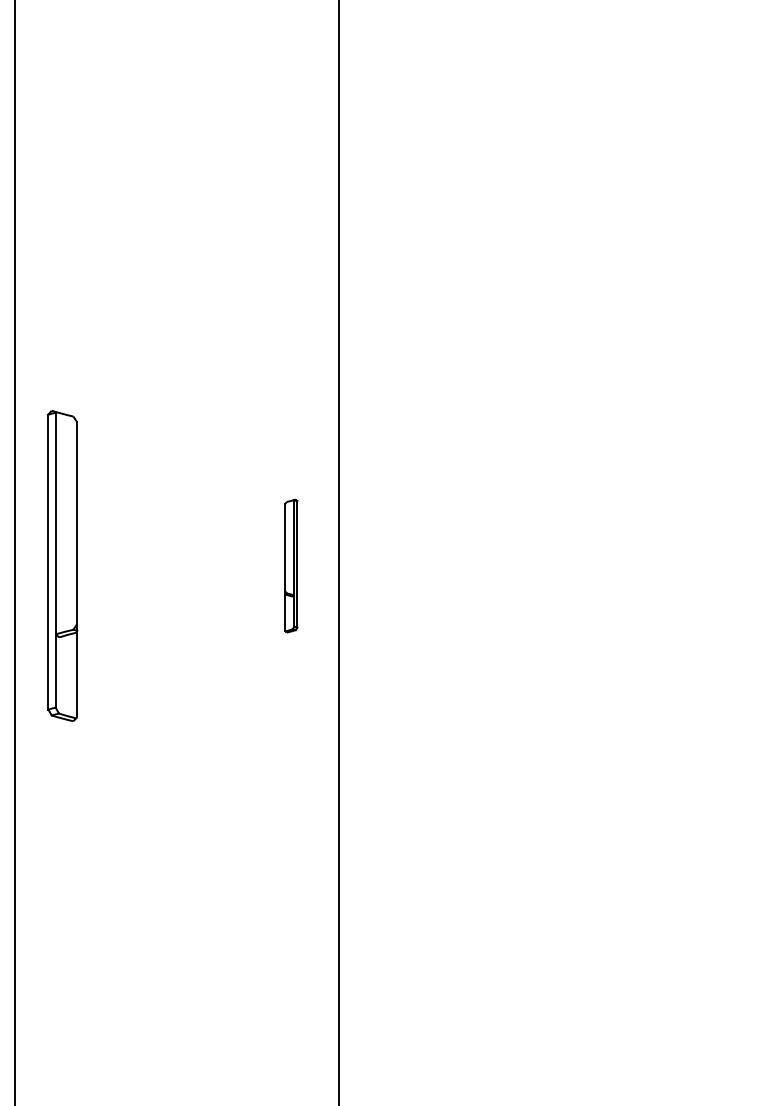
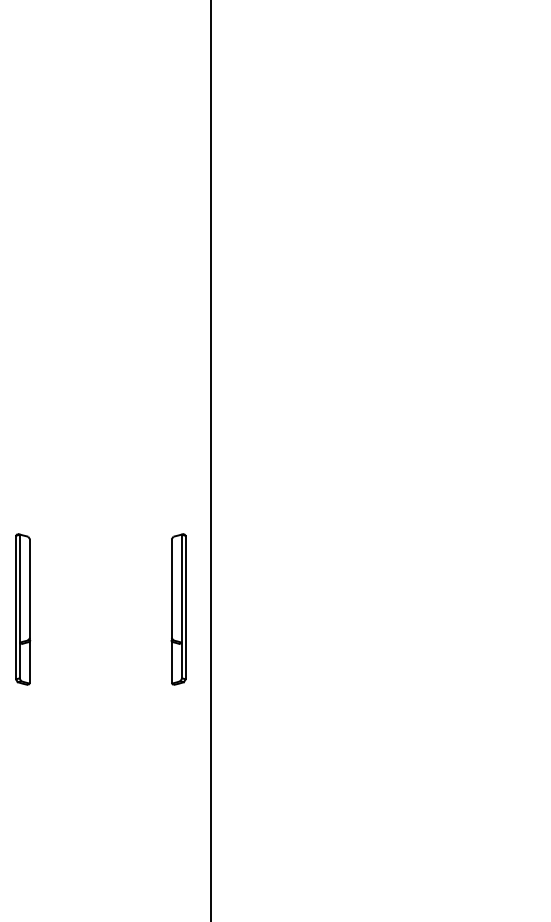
part: (63, 566) -> (23, 609), size x0.71
part: (291, 566) -> (178, 609), size x1.67

